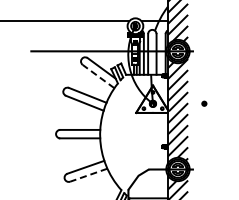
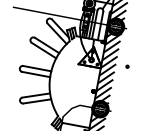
line: (98, 76) -> (57, 33), dashed -> solid
line: (88, 175) -> (37, 101), dashed -> solid

